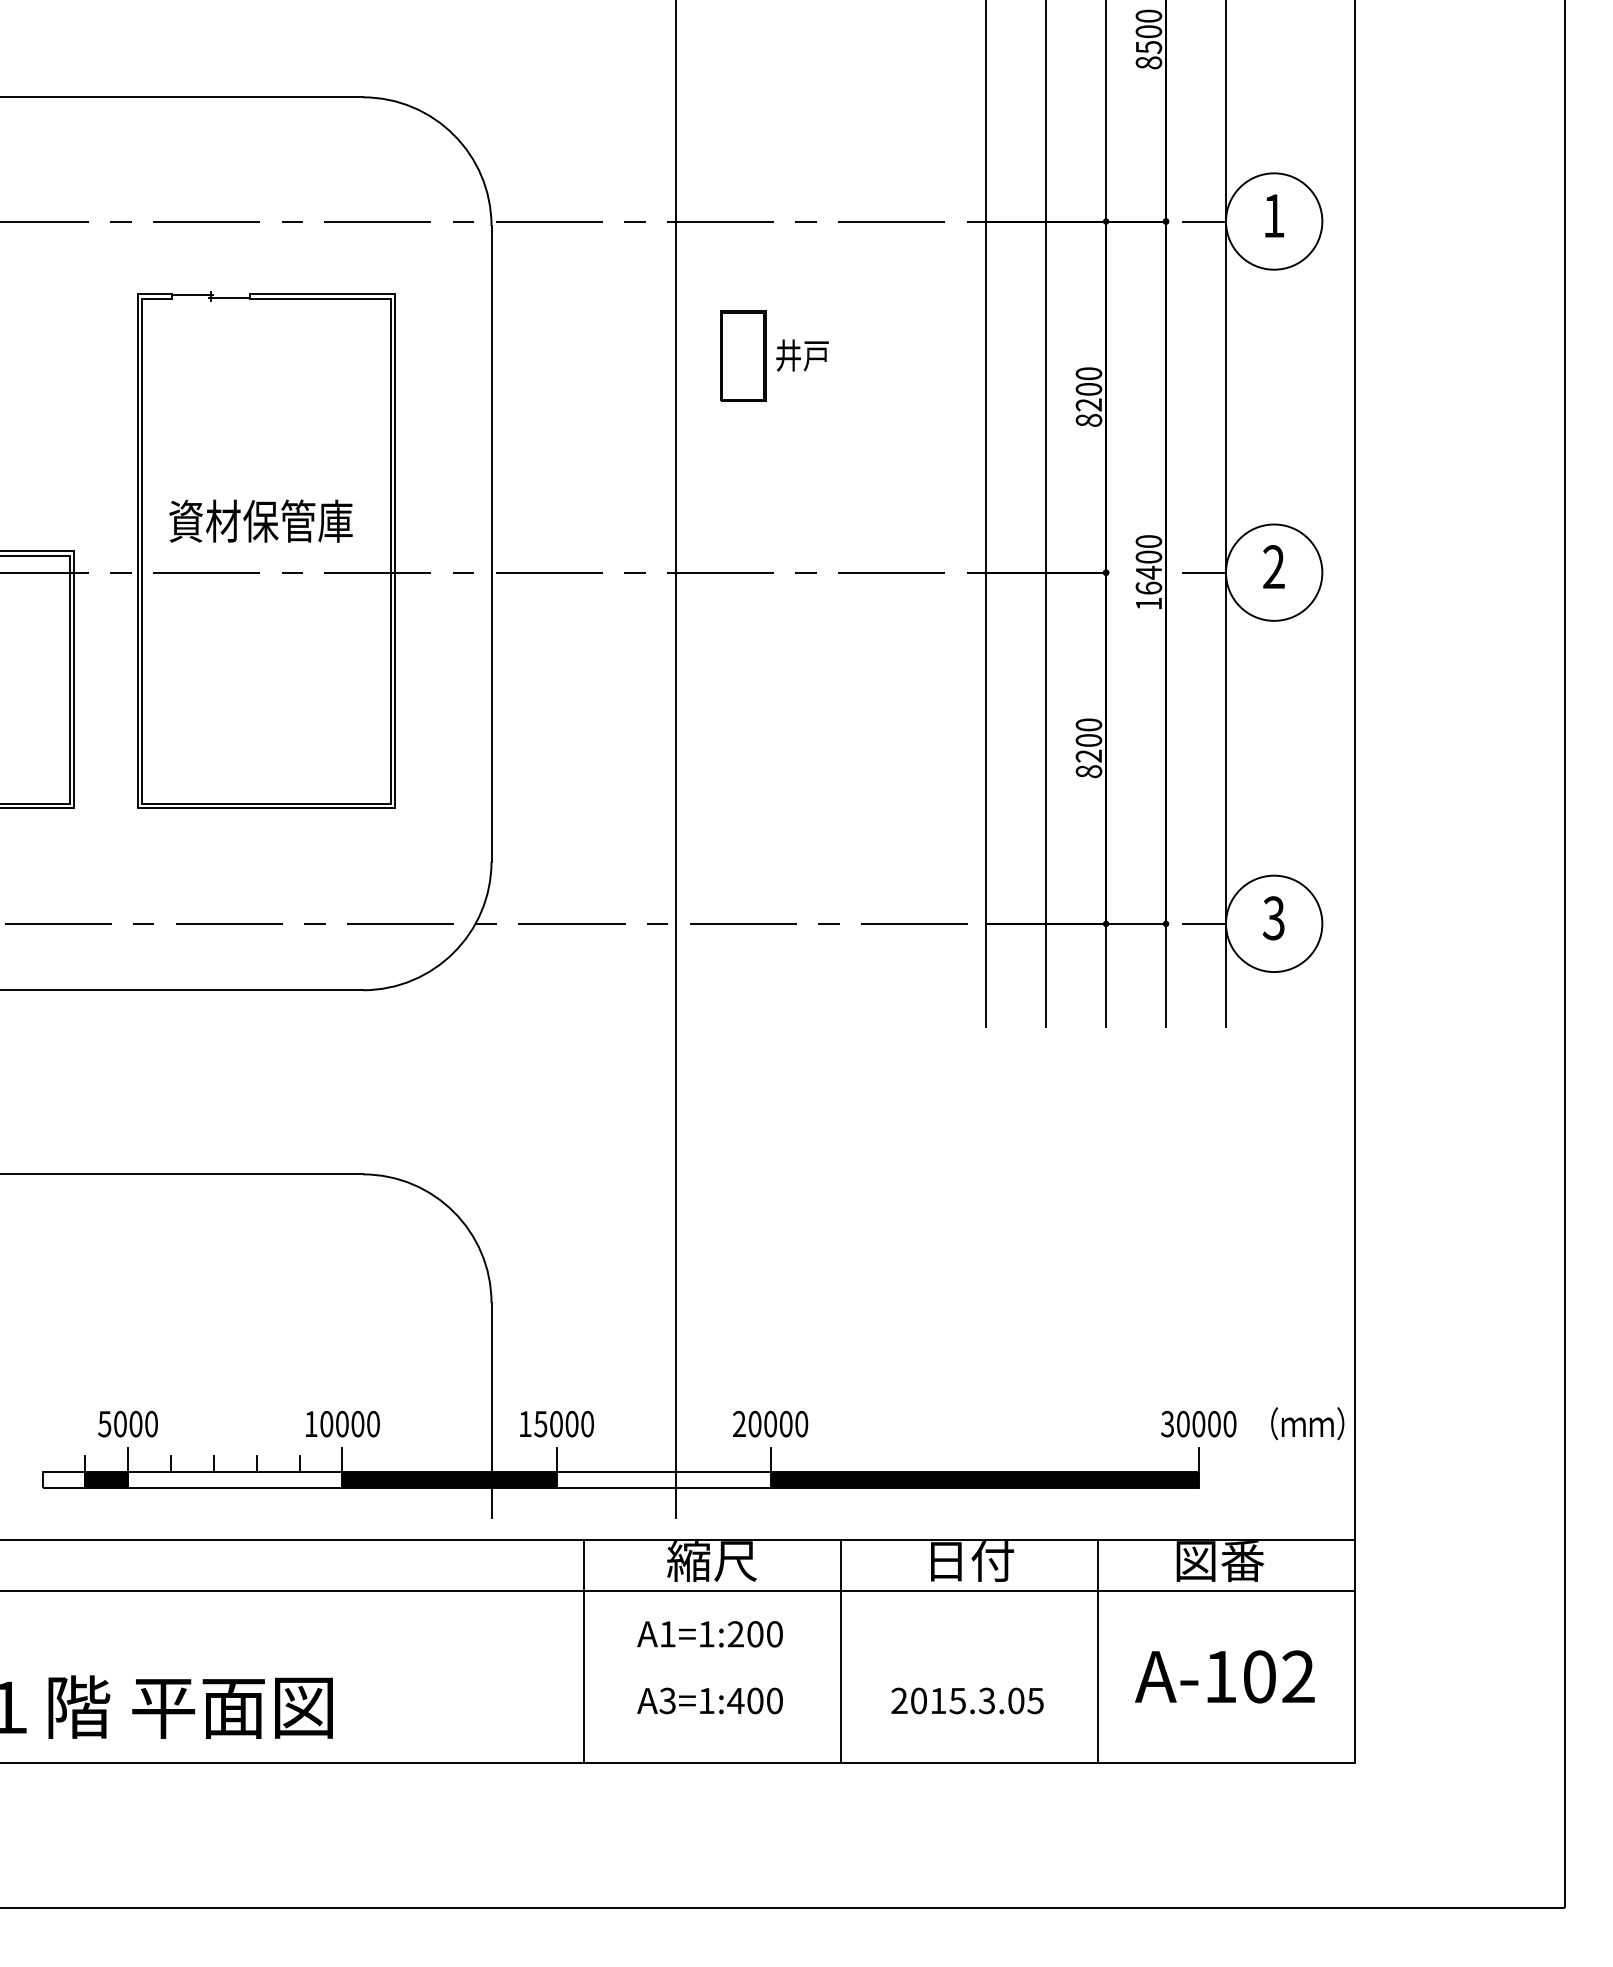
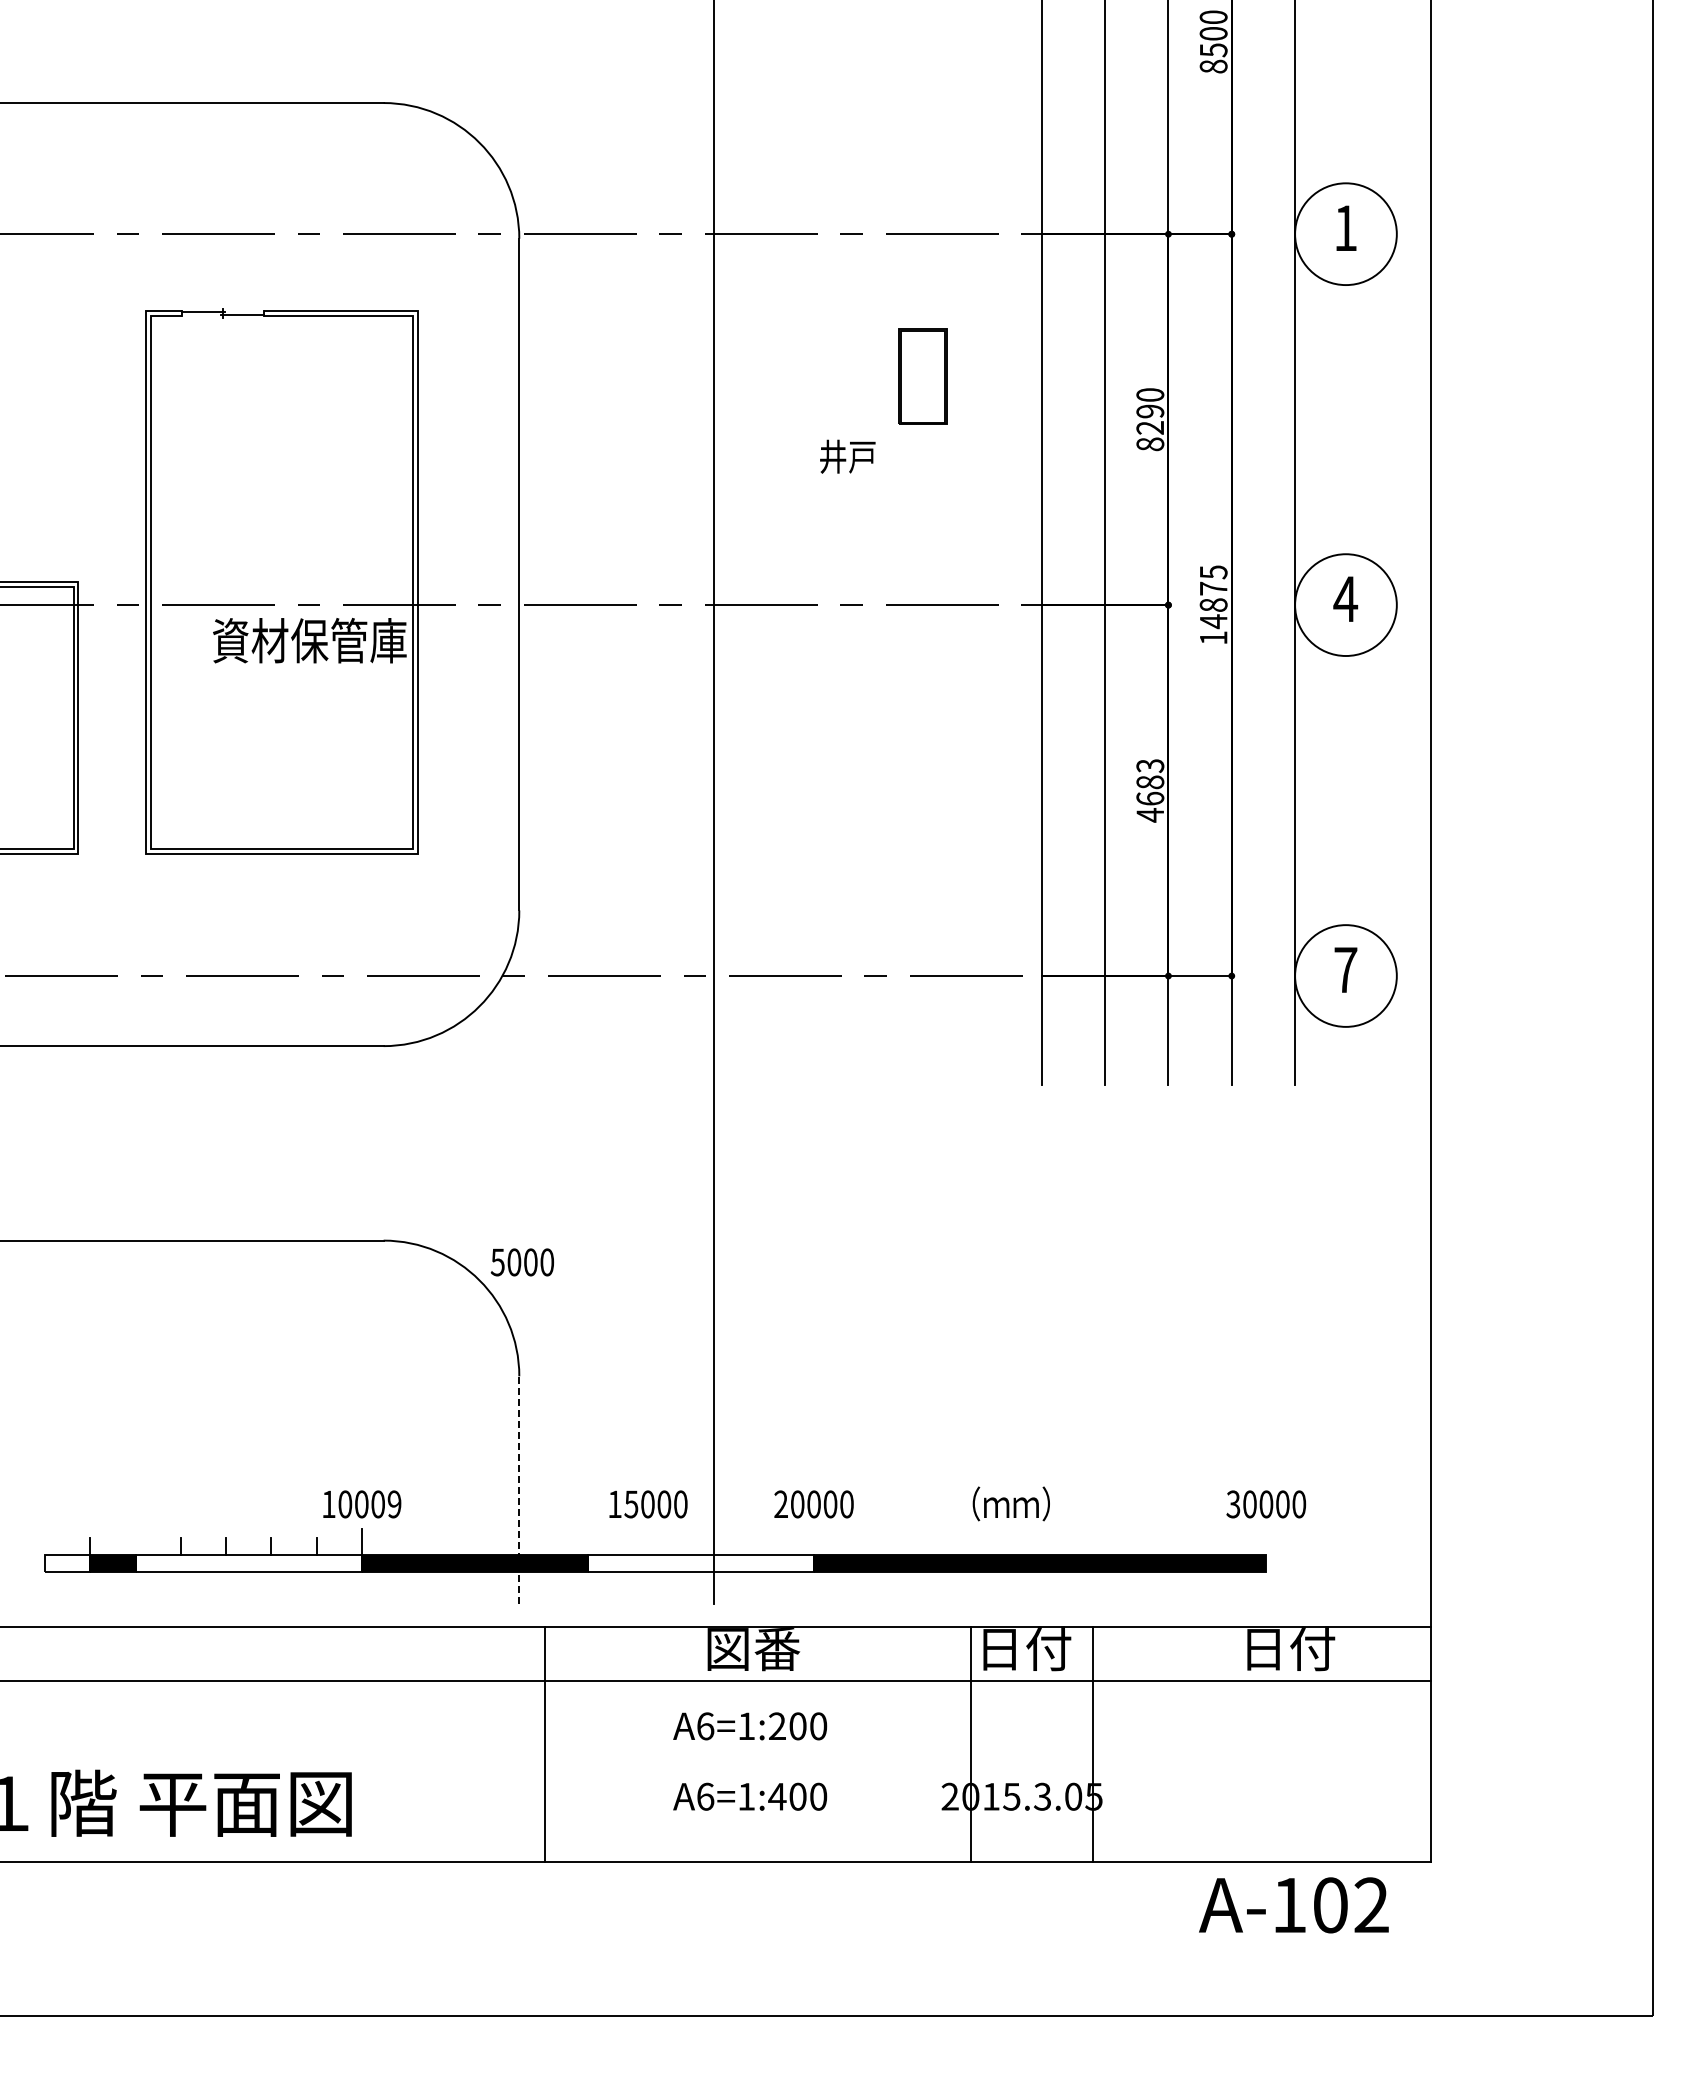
line: (1204, 221) -> (1272, 234), removed
text: (802, 355) -> (847, 456), moved
part: (742, 356) -> (922, 376), moved
text: (1089, 389) -> (1150, 411), 8200 -> 8290
text: (260, 520) -> (309, 640), moved
text: (1148, 565) -> (1213, 597), 16400 -> 14875
text: (1273, 566) -> (1345, 598), 2 -> 4
line: (1204, 573) -> (1272, 605), removed
text: (1089, 748) -> (1150, 790), 8200 -> 4683
text: (1273, 917) -> (1345, 969), 3 -> 7
line: (1204, 924) -> (1272, 976), removed
line: (491, 1410) -> (519, 1490), solid -> dashed
text: (1306, 1423) -> (1010, 1503), moved
text: (127, 1424) -> (521, 1262), moved
text: (373, 1424) -> (394, 1504), 10000 -> 10009
text: (557, 1424) -> (648, 1504), moved
line: (128, 1459) -> (135, 1541), removed
line: (557, 1459) -> (588, 1541), removed
line: (770, 1459) -> (814, 1541), removed
line: (1198, 1459) -> (1266, 1541), removed
text: (712, 1560) -> (752, 1648), 縮尺 -> 図番
text: (1220, 1561) -> (1289, 1649), 図番 -> 日付
text: (667, 1634) -> (705, 1726), A1=1:200 -> A6=1:200
line: (584, 1650) -> (545, 1743), moved
line: (841, 1650) -> (971, 1743), moved
line: (1097, 1650) -> (1092, 1743), moved
text: (1224, 1677) -> (1293, 1905), moved
text: (667, 1700) -> (705, 1796), A3=1:400 -> A6=1:400

